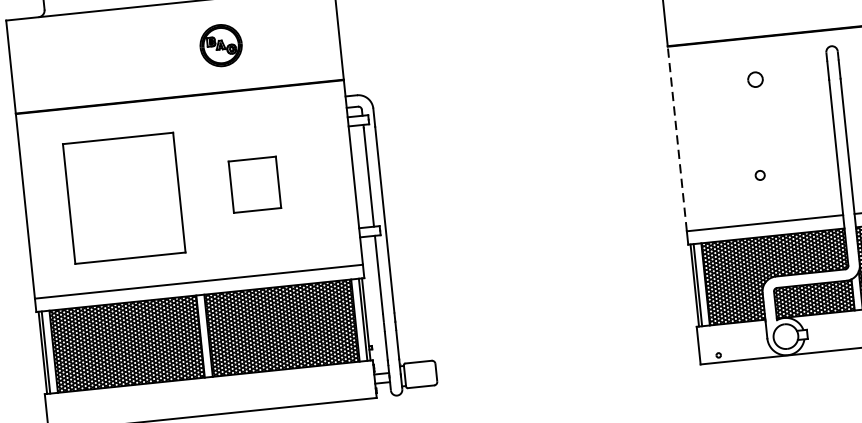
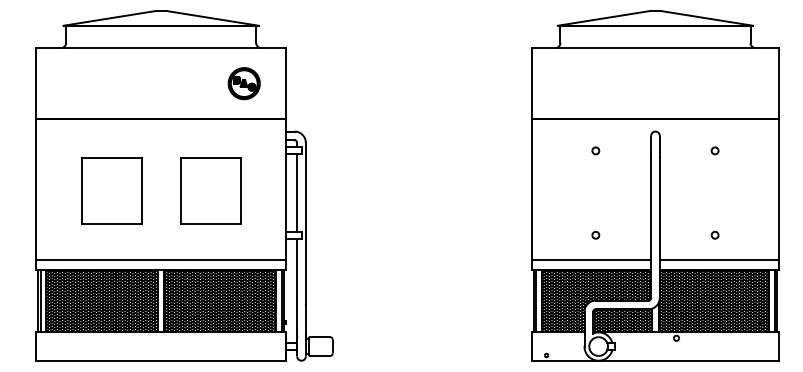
part: (220, 45) -> (243, 83), moved
part: (755, 79) -> (595, 150), size x0.62
line: (677, 137) -> (532, 188), dashed -> solid
part: (759, 174) -> (595, 234), moved
part: (254, 184) -> (210, 190), size x1.67
part: (124, 197) -> (111, 190), size x0.71

